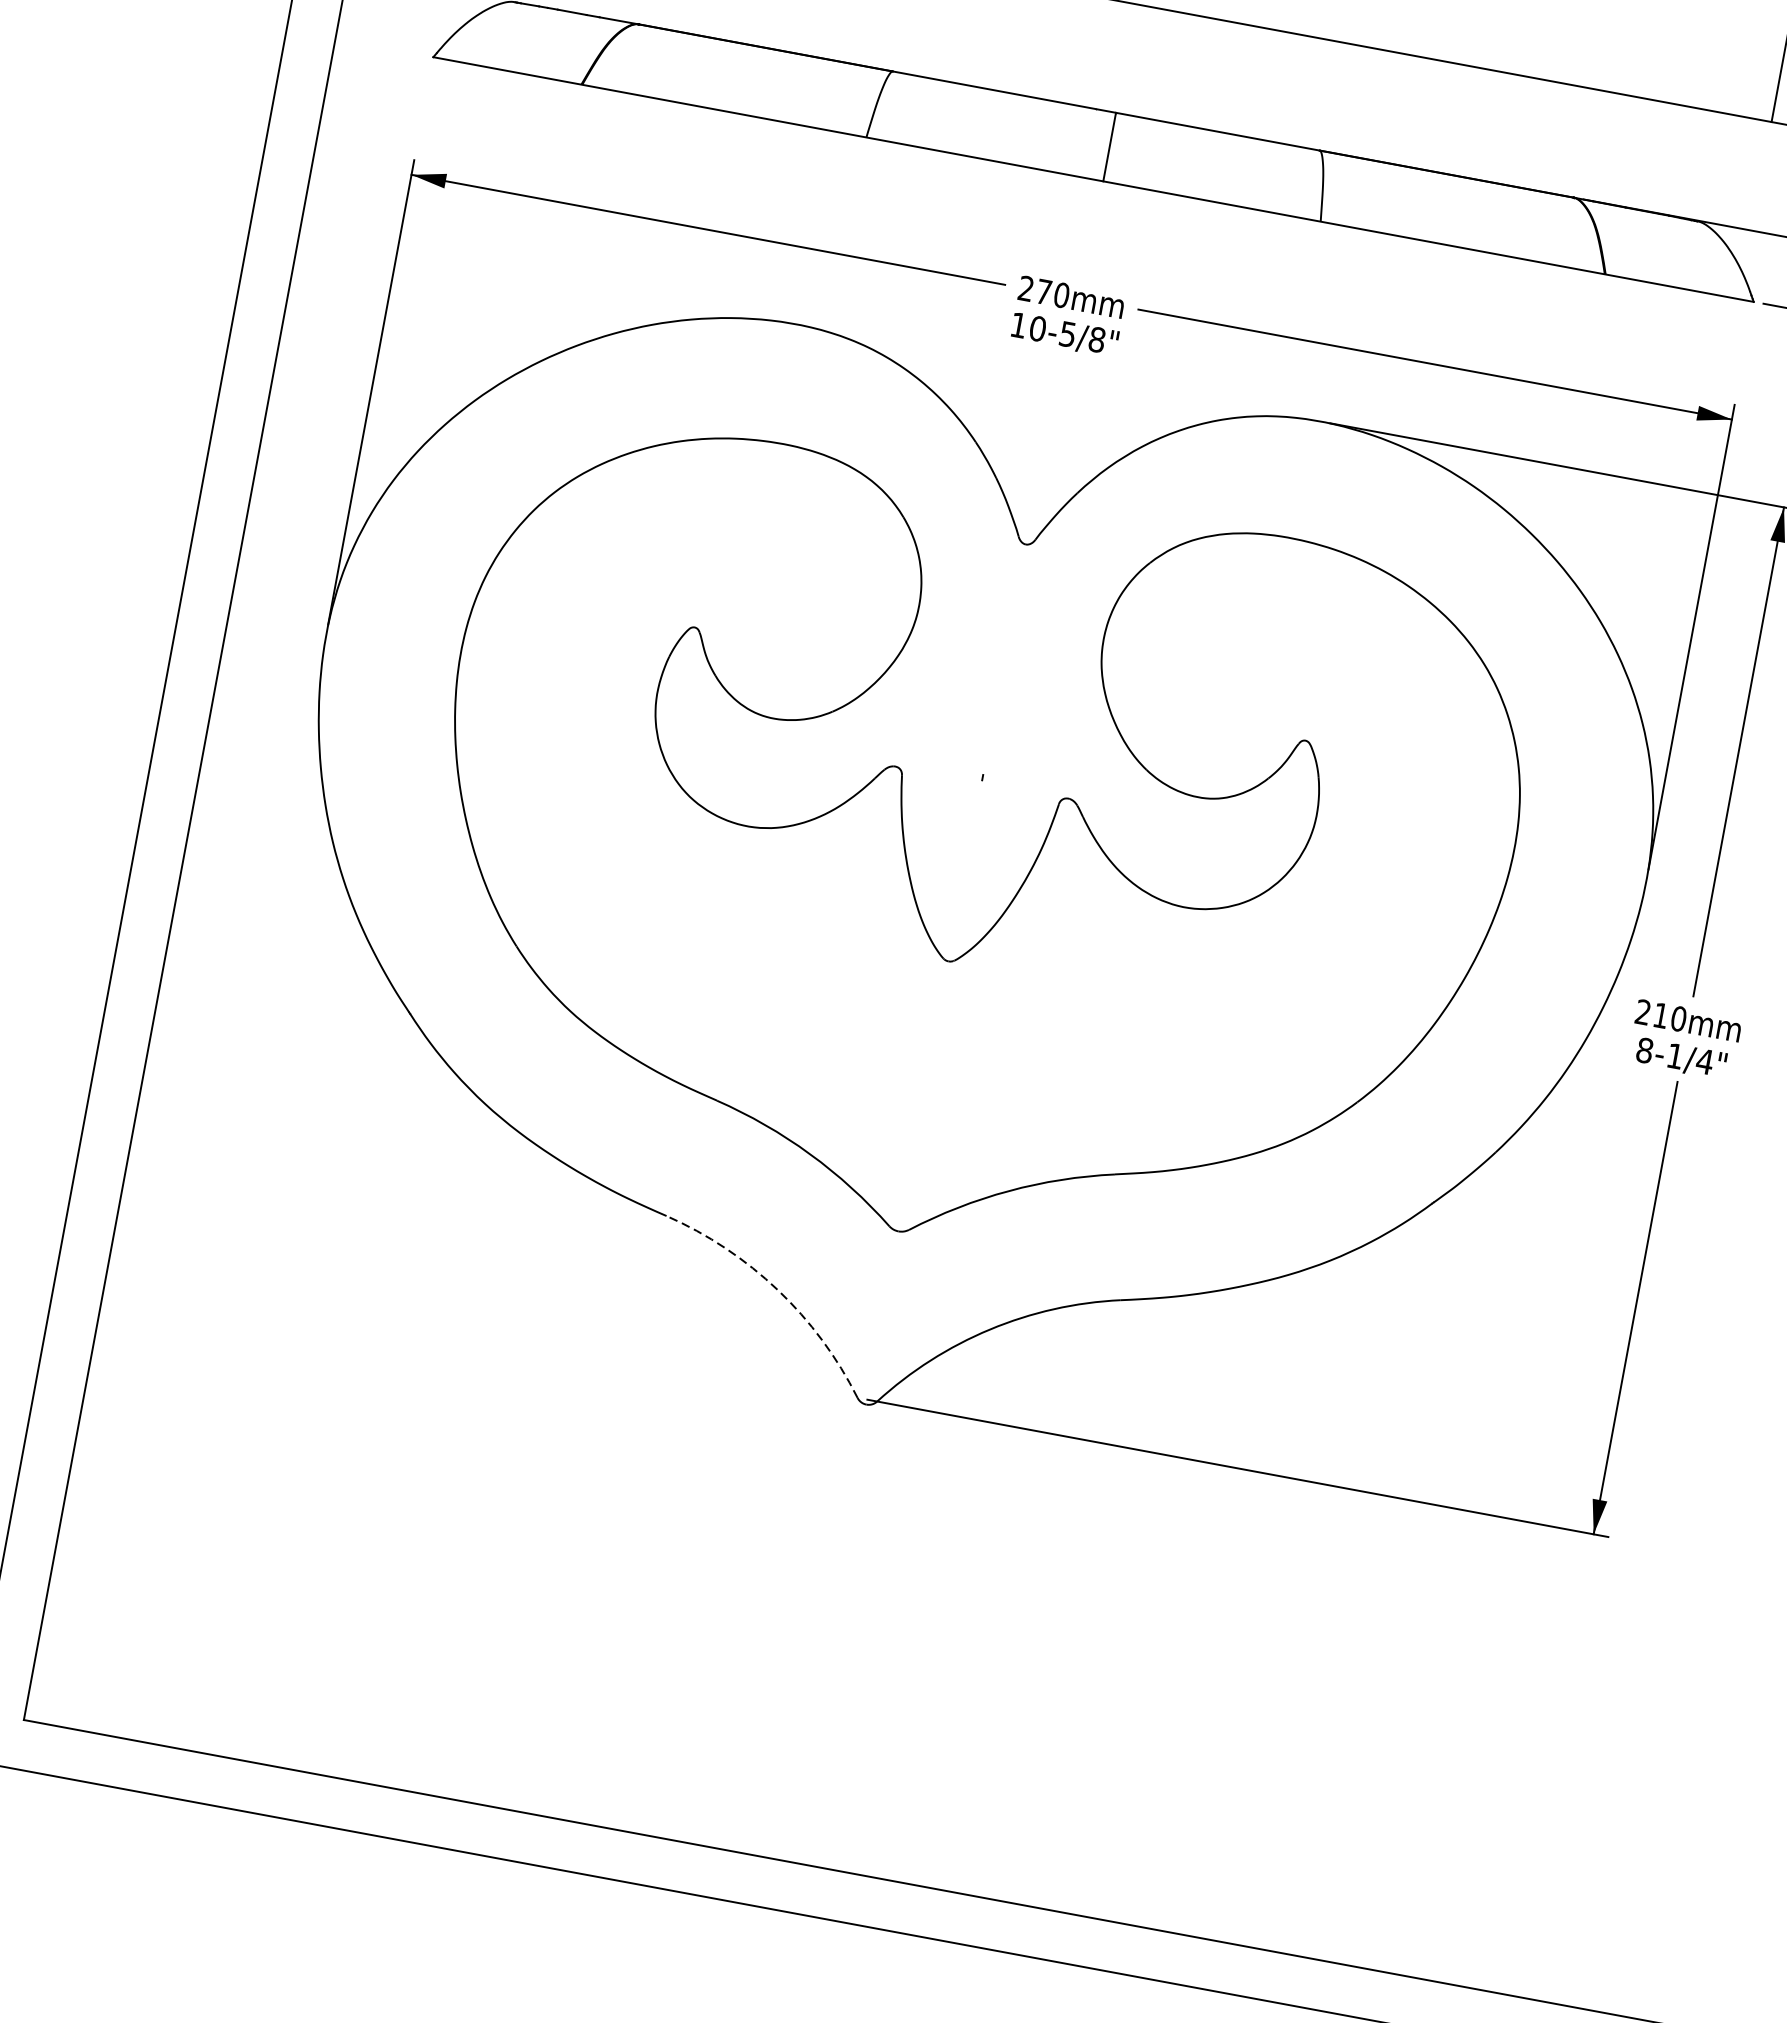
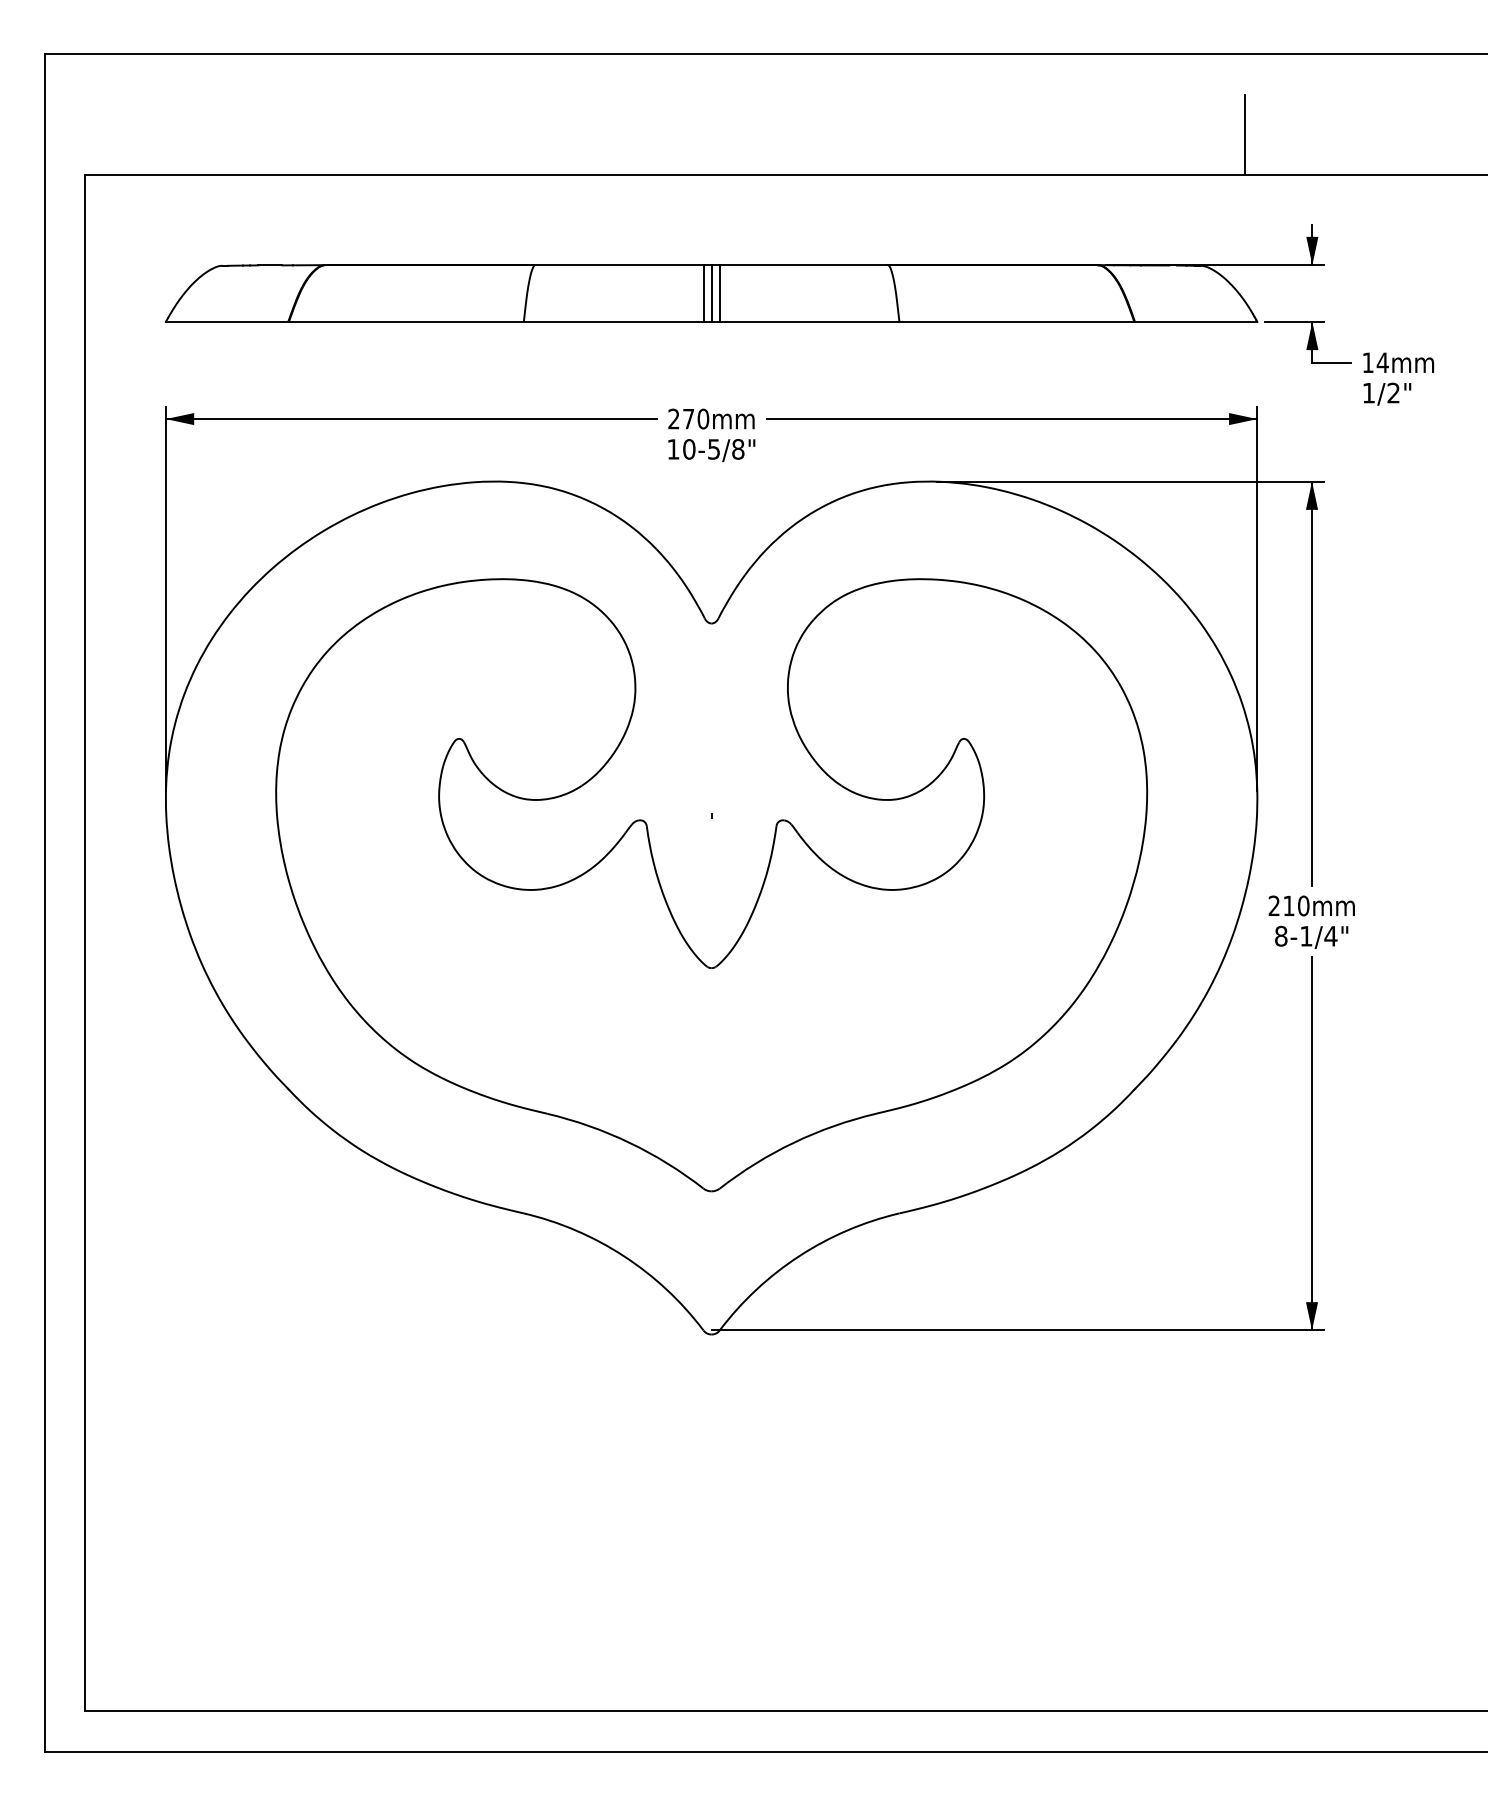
line: (1090, 143) -> (703, 293), added
line: (1099, 145) -> (711, 293), added
arc: (777, 1290) -> (623, 1256), dashed -> solid

